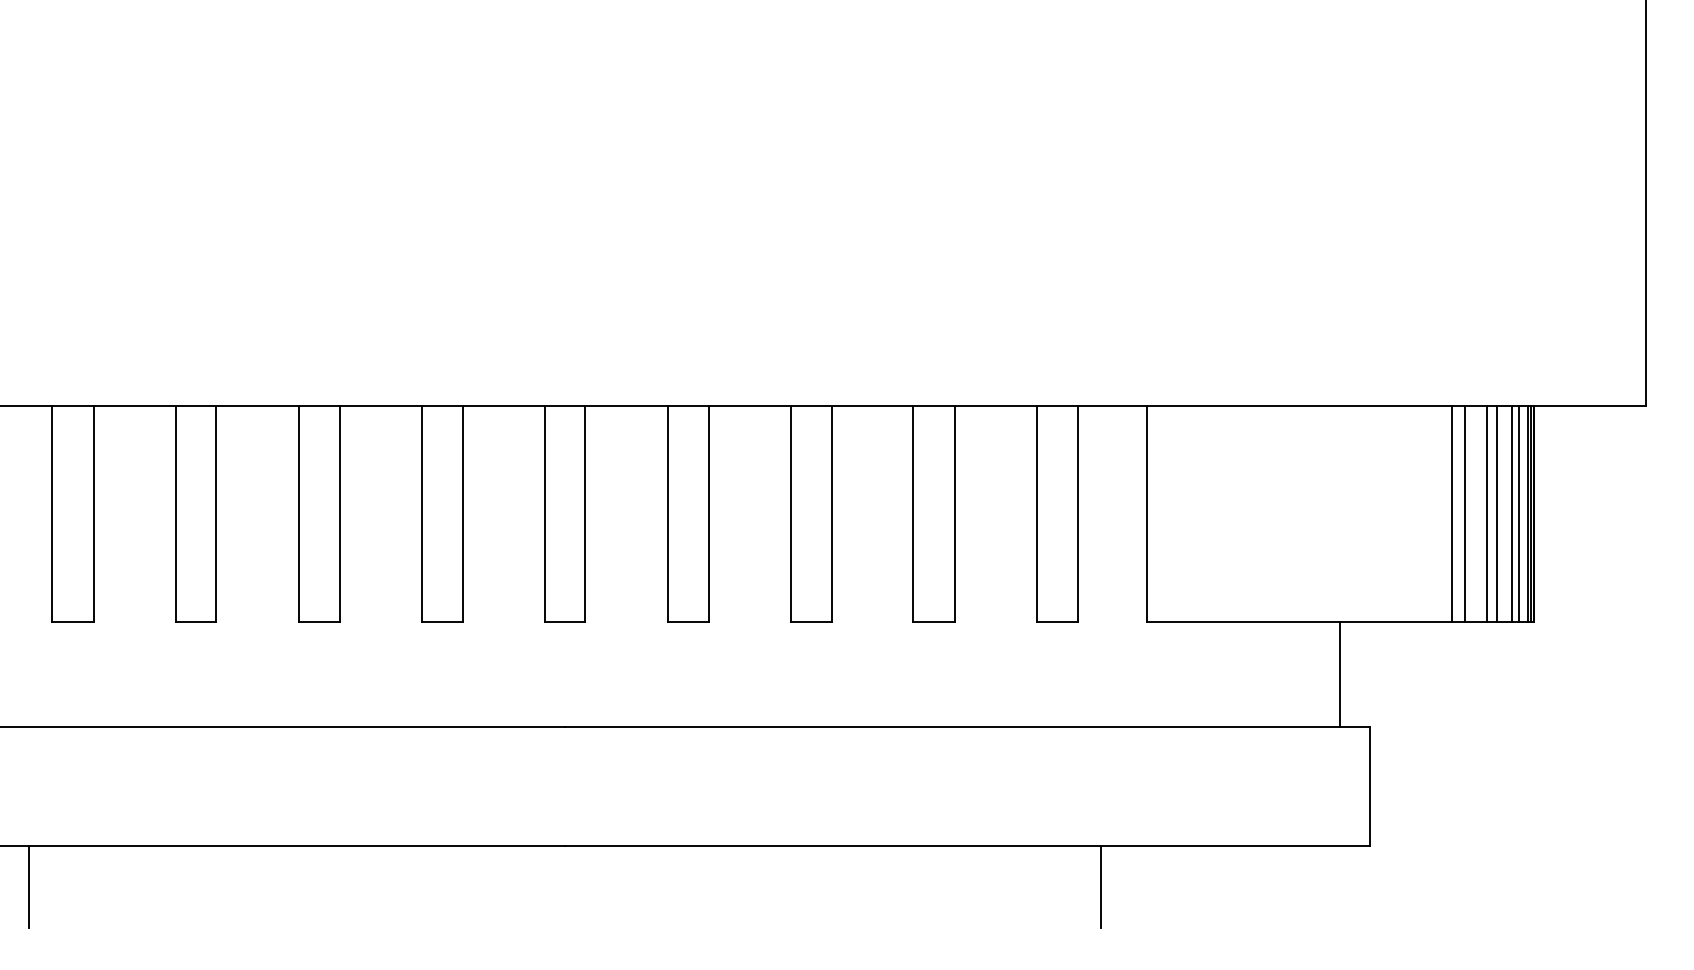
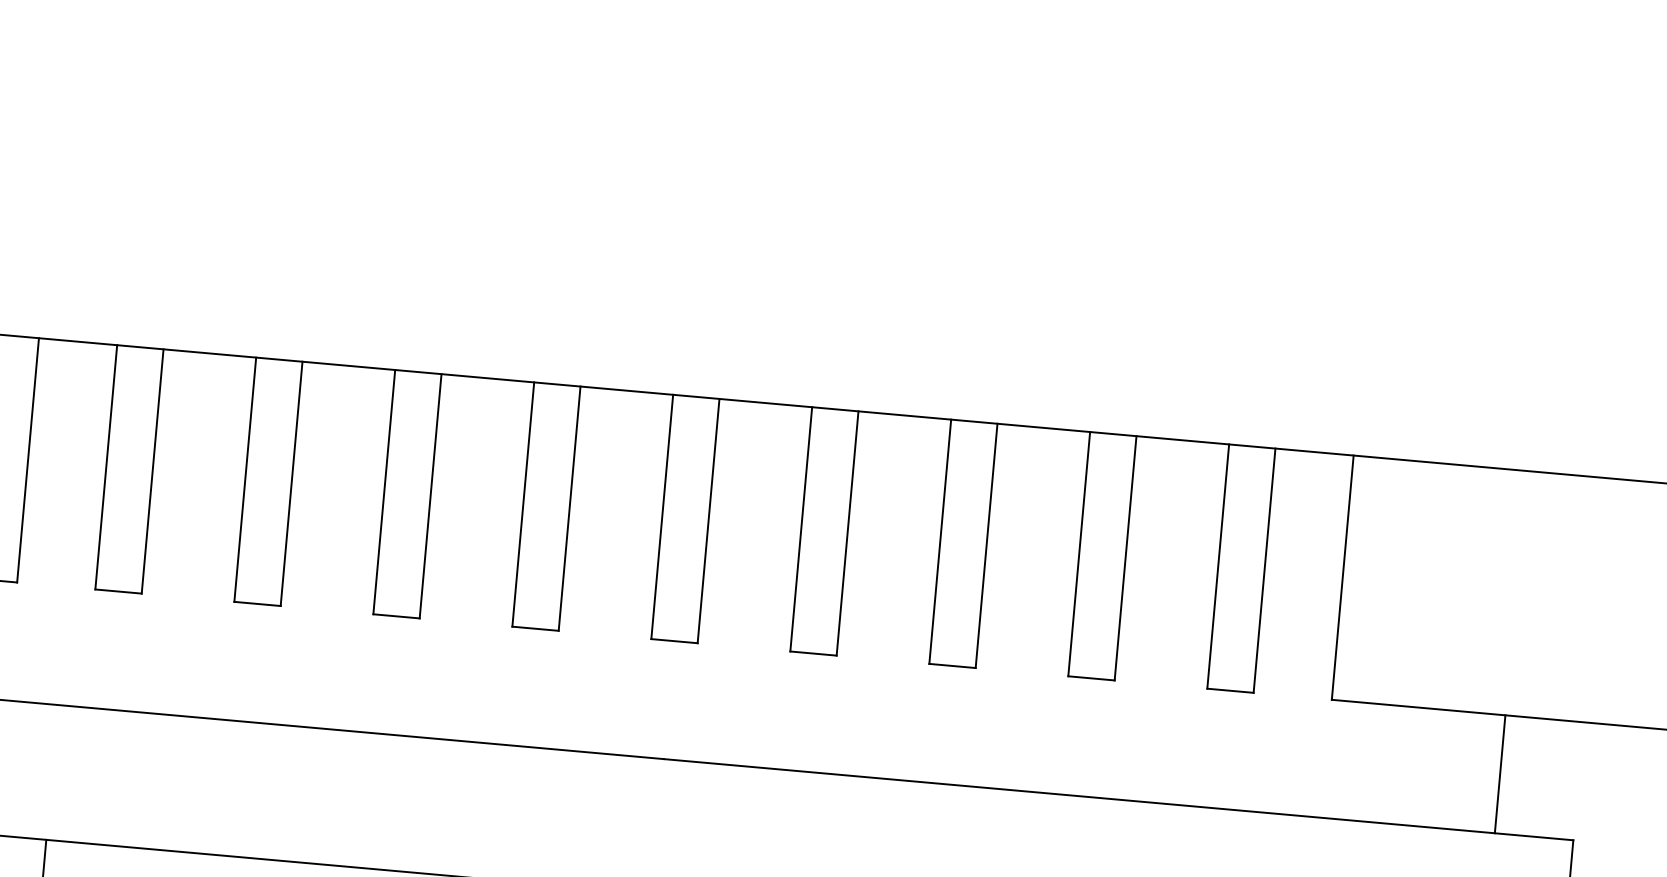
line: (1340, 674) -> (1500, 774), moved

